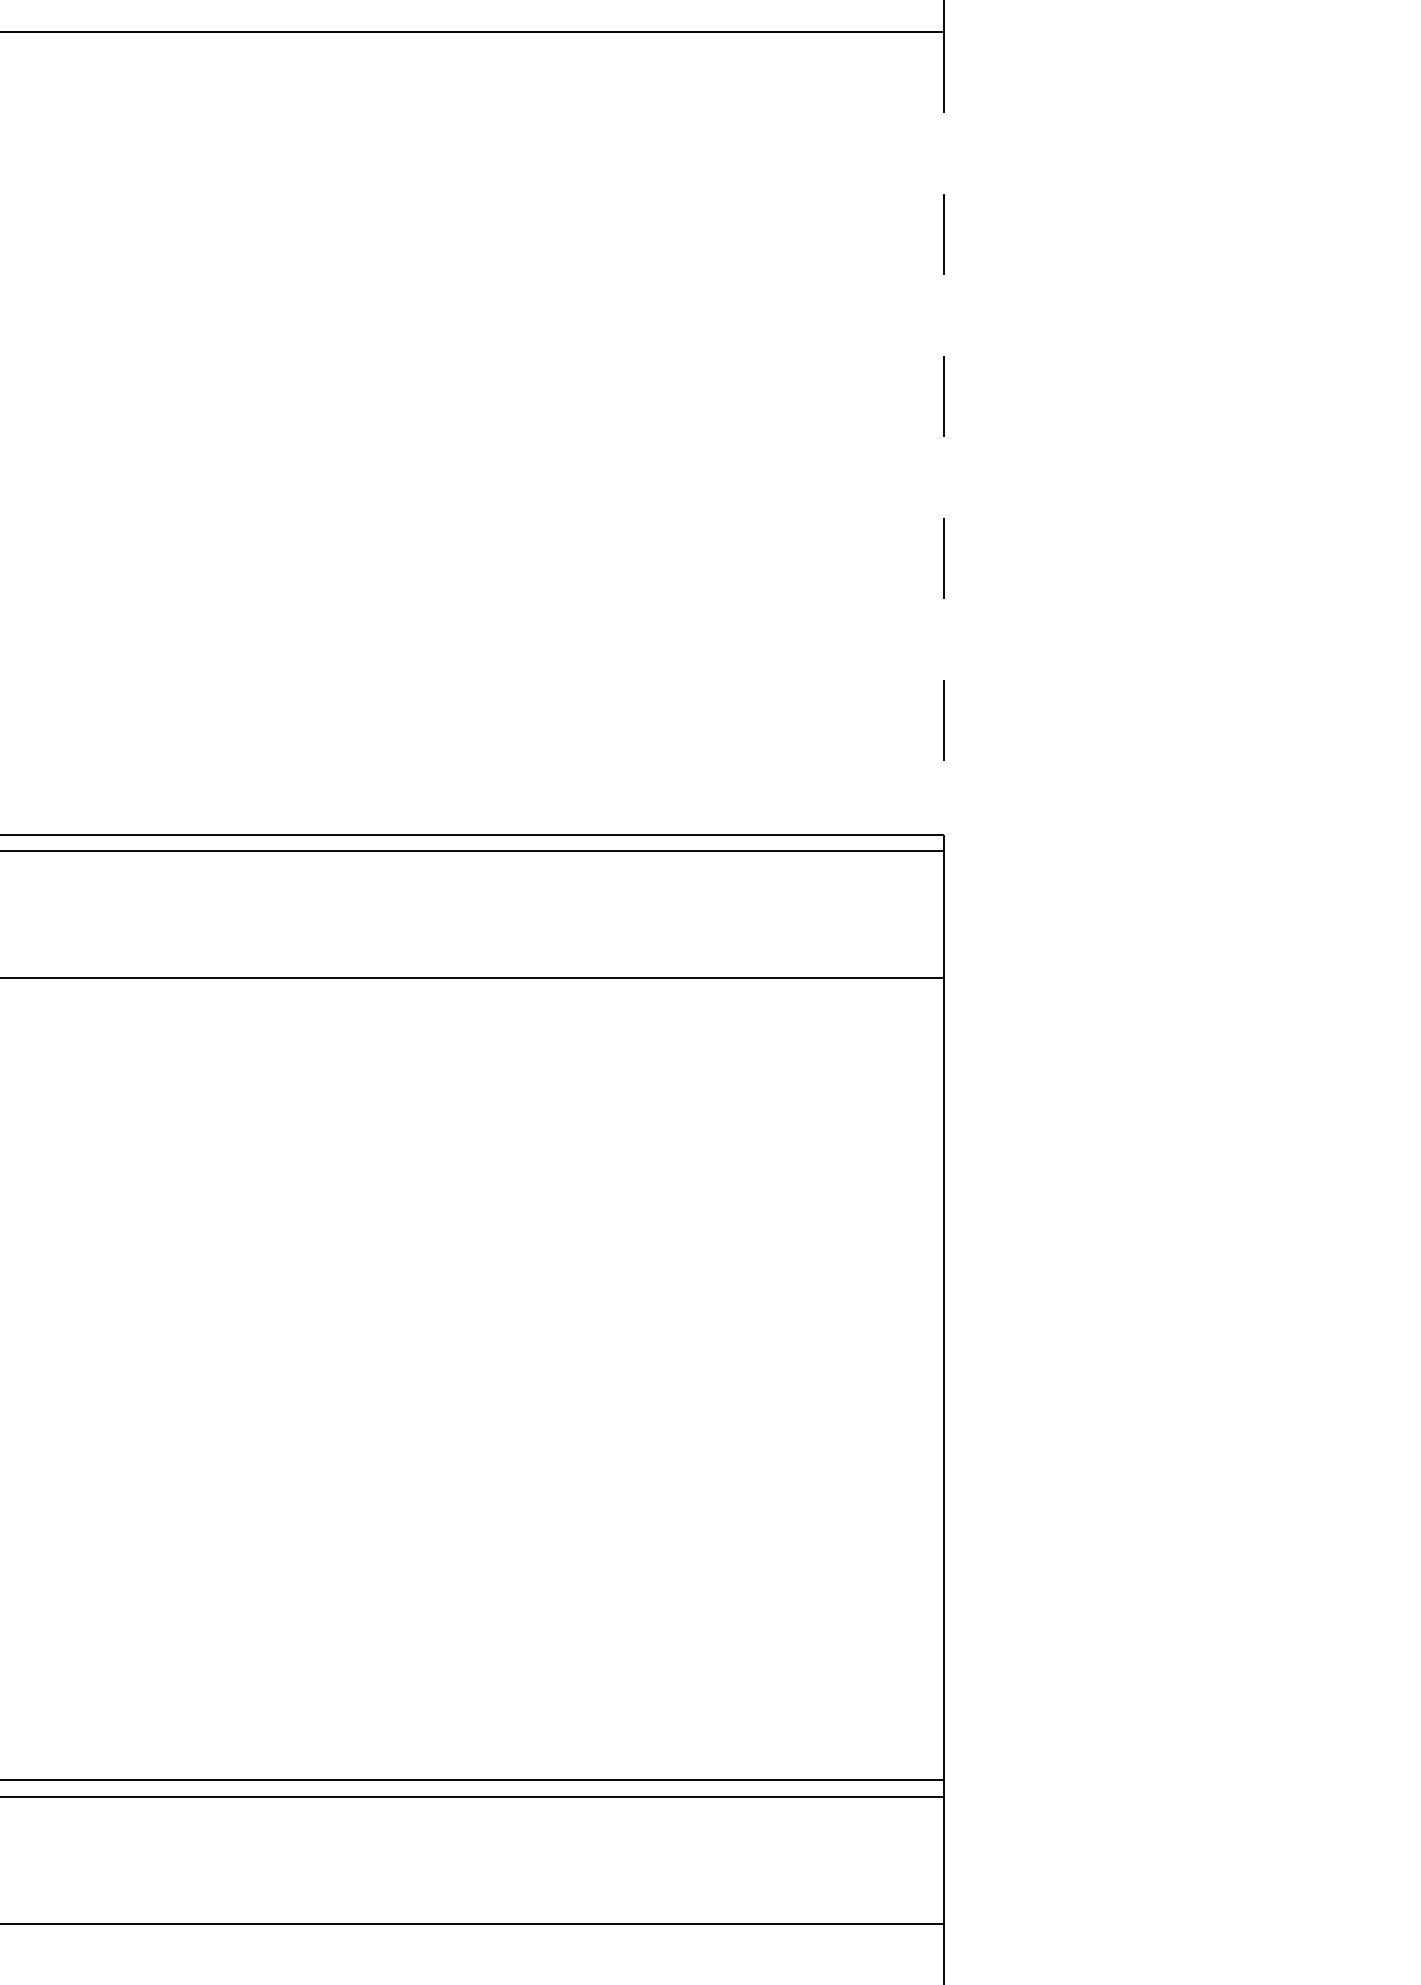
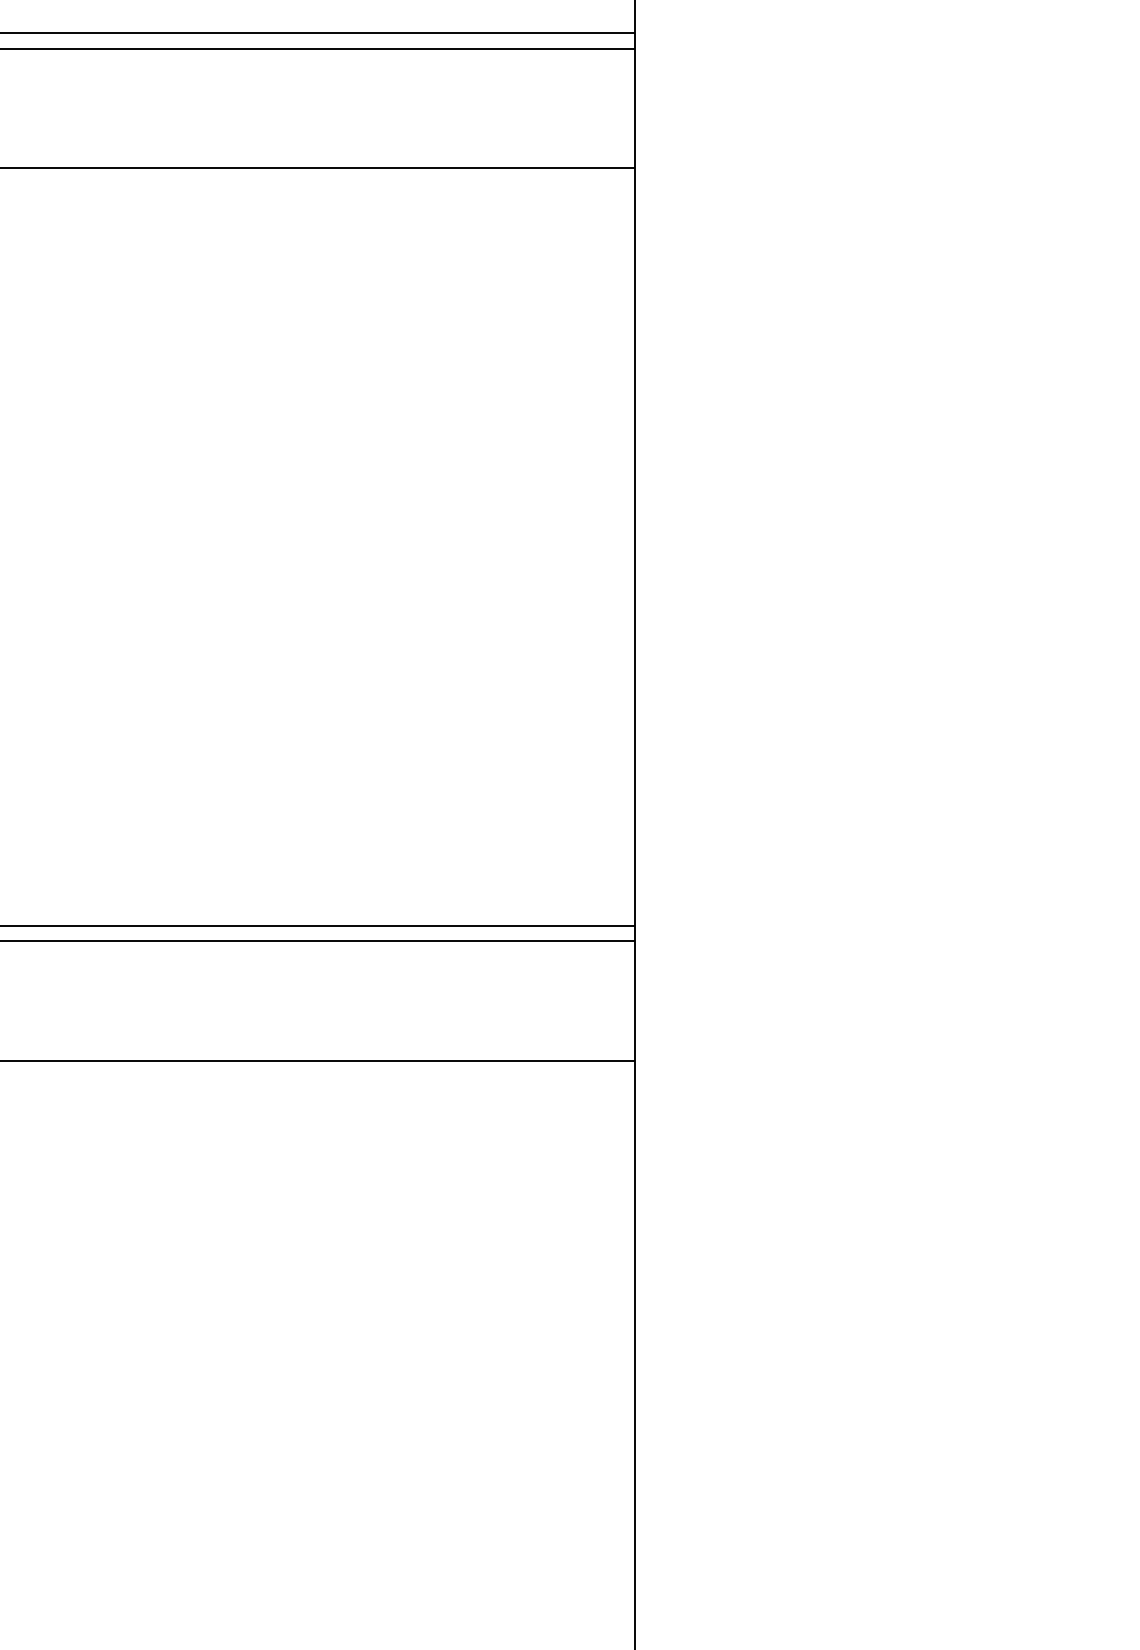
line: (943, 434) -> (634, 547), dashed -> solid

